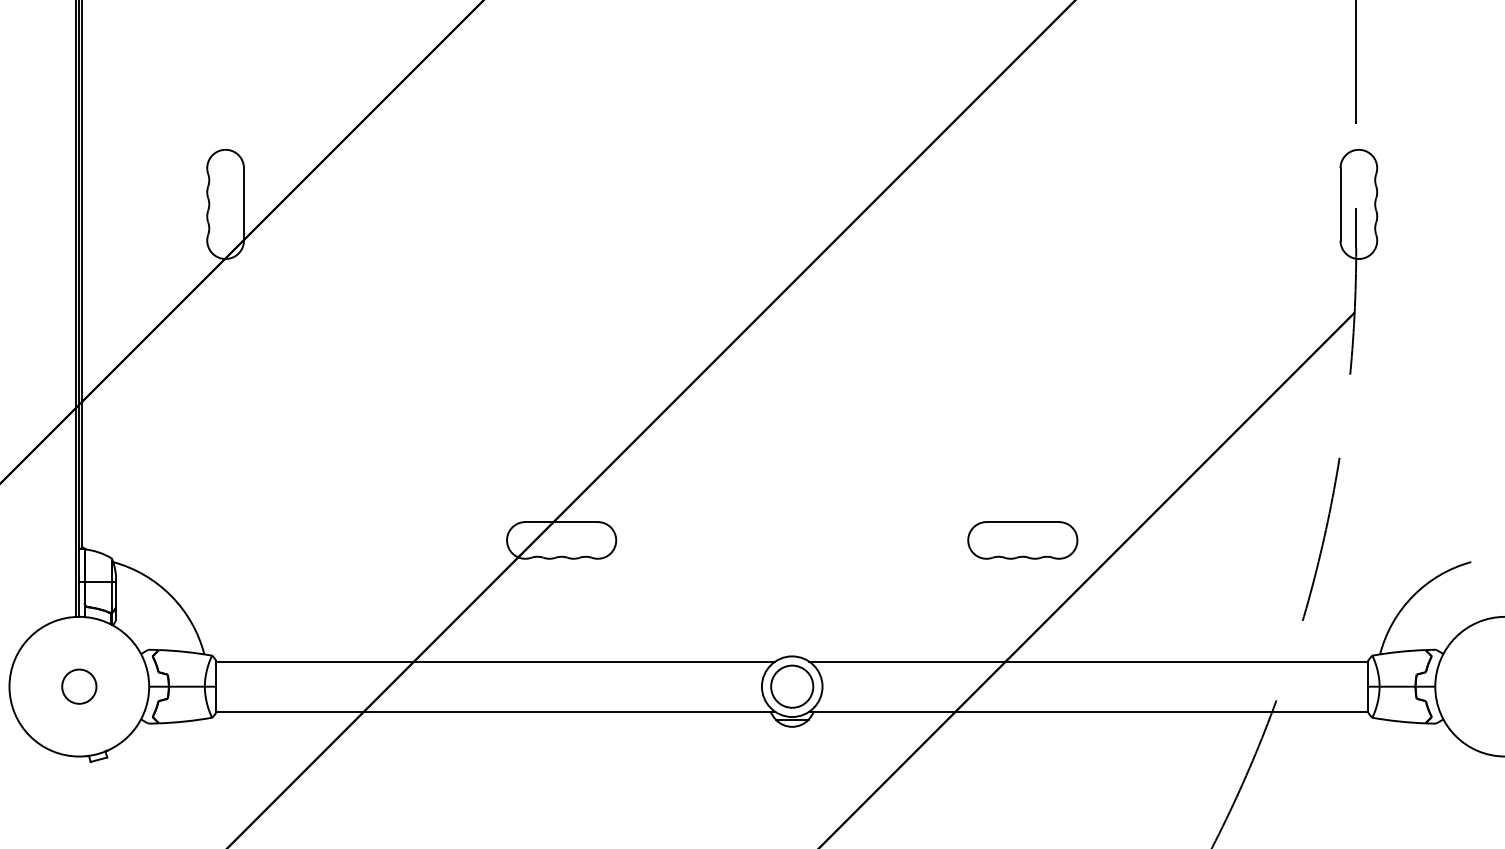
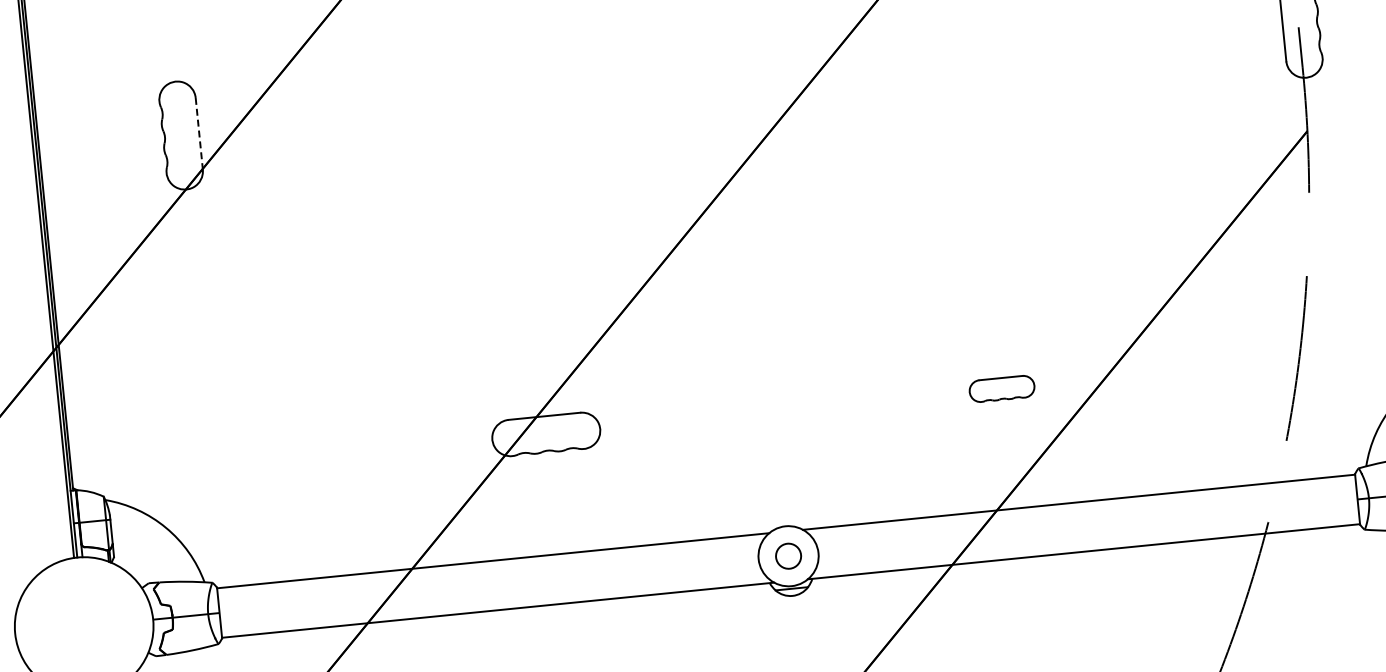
line: (243, 204) -> (198, 133), solid -> dashed
part: (1022, 540) -> (1001, 389), size x0.6
circle: (79, 686) -> (84, 626), removed
circle: (792, 686) -> (788, 556), size x0.6

